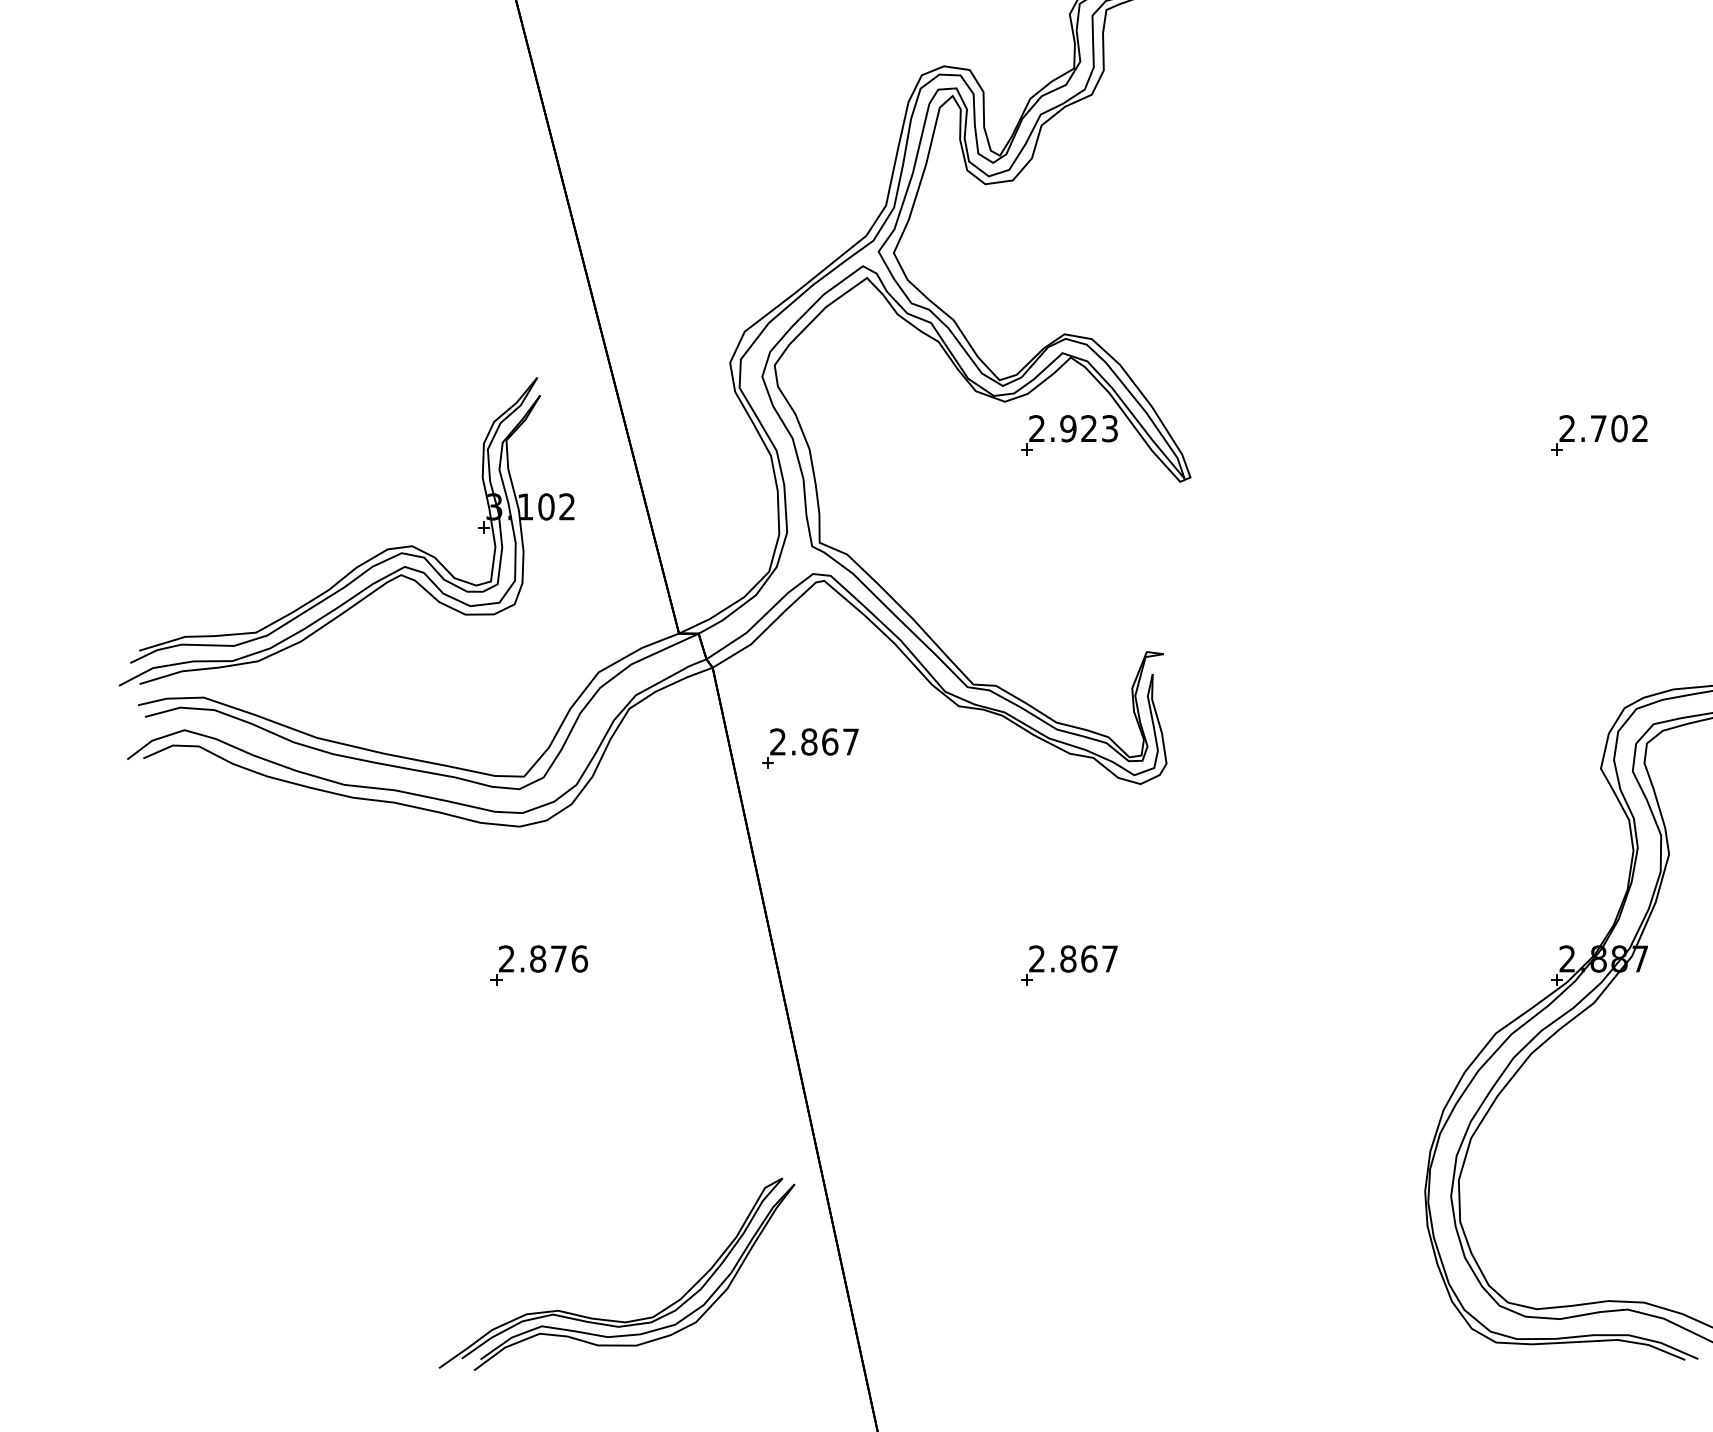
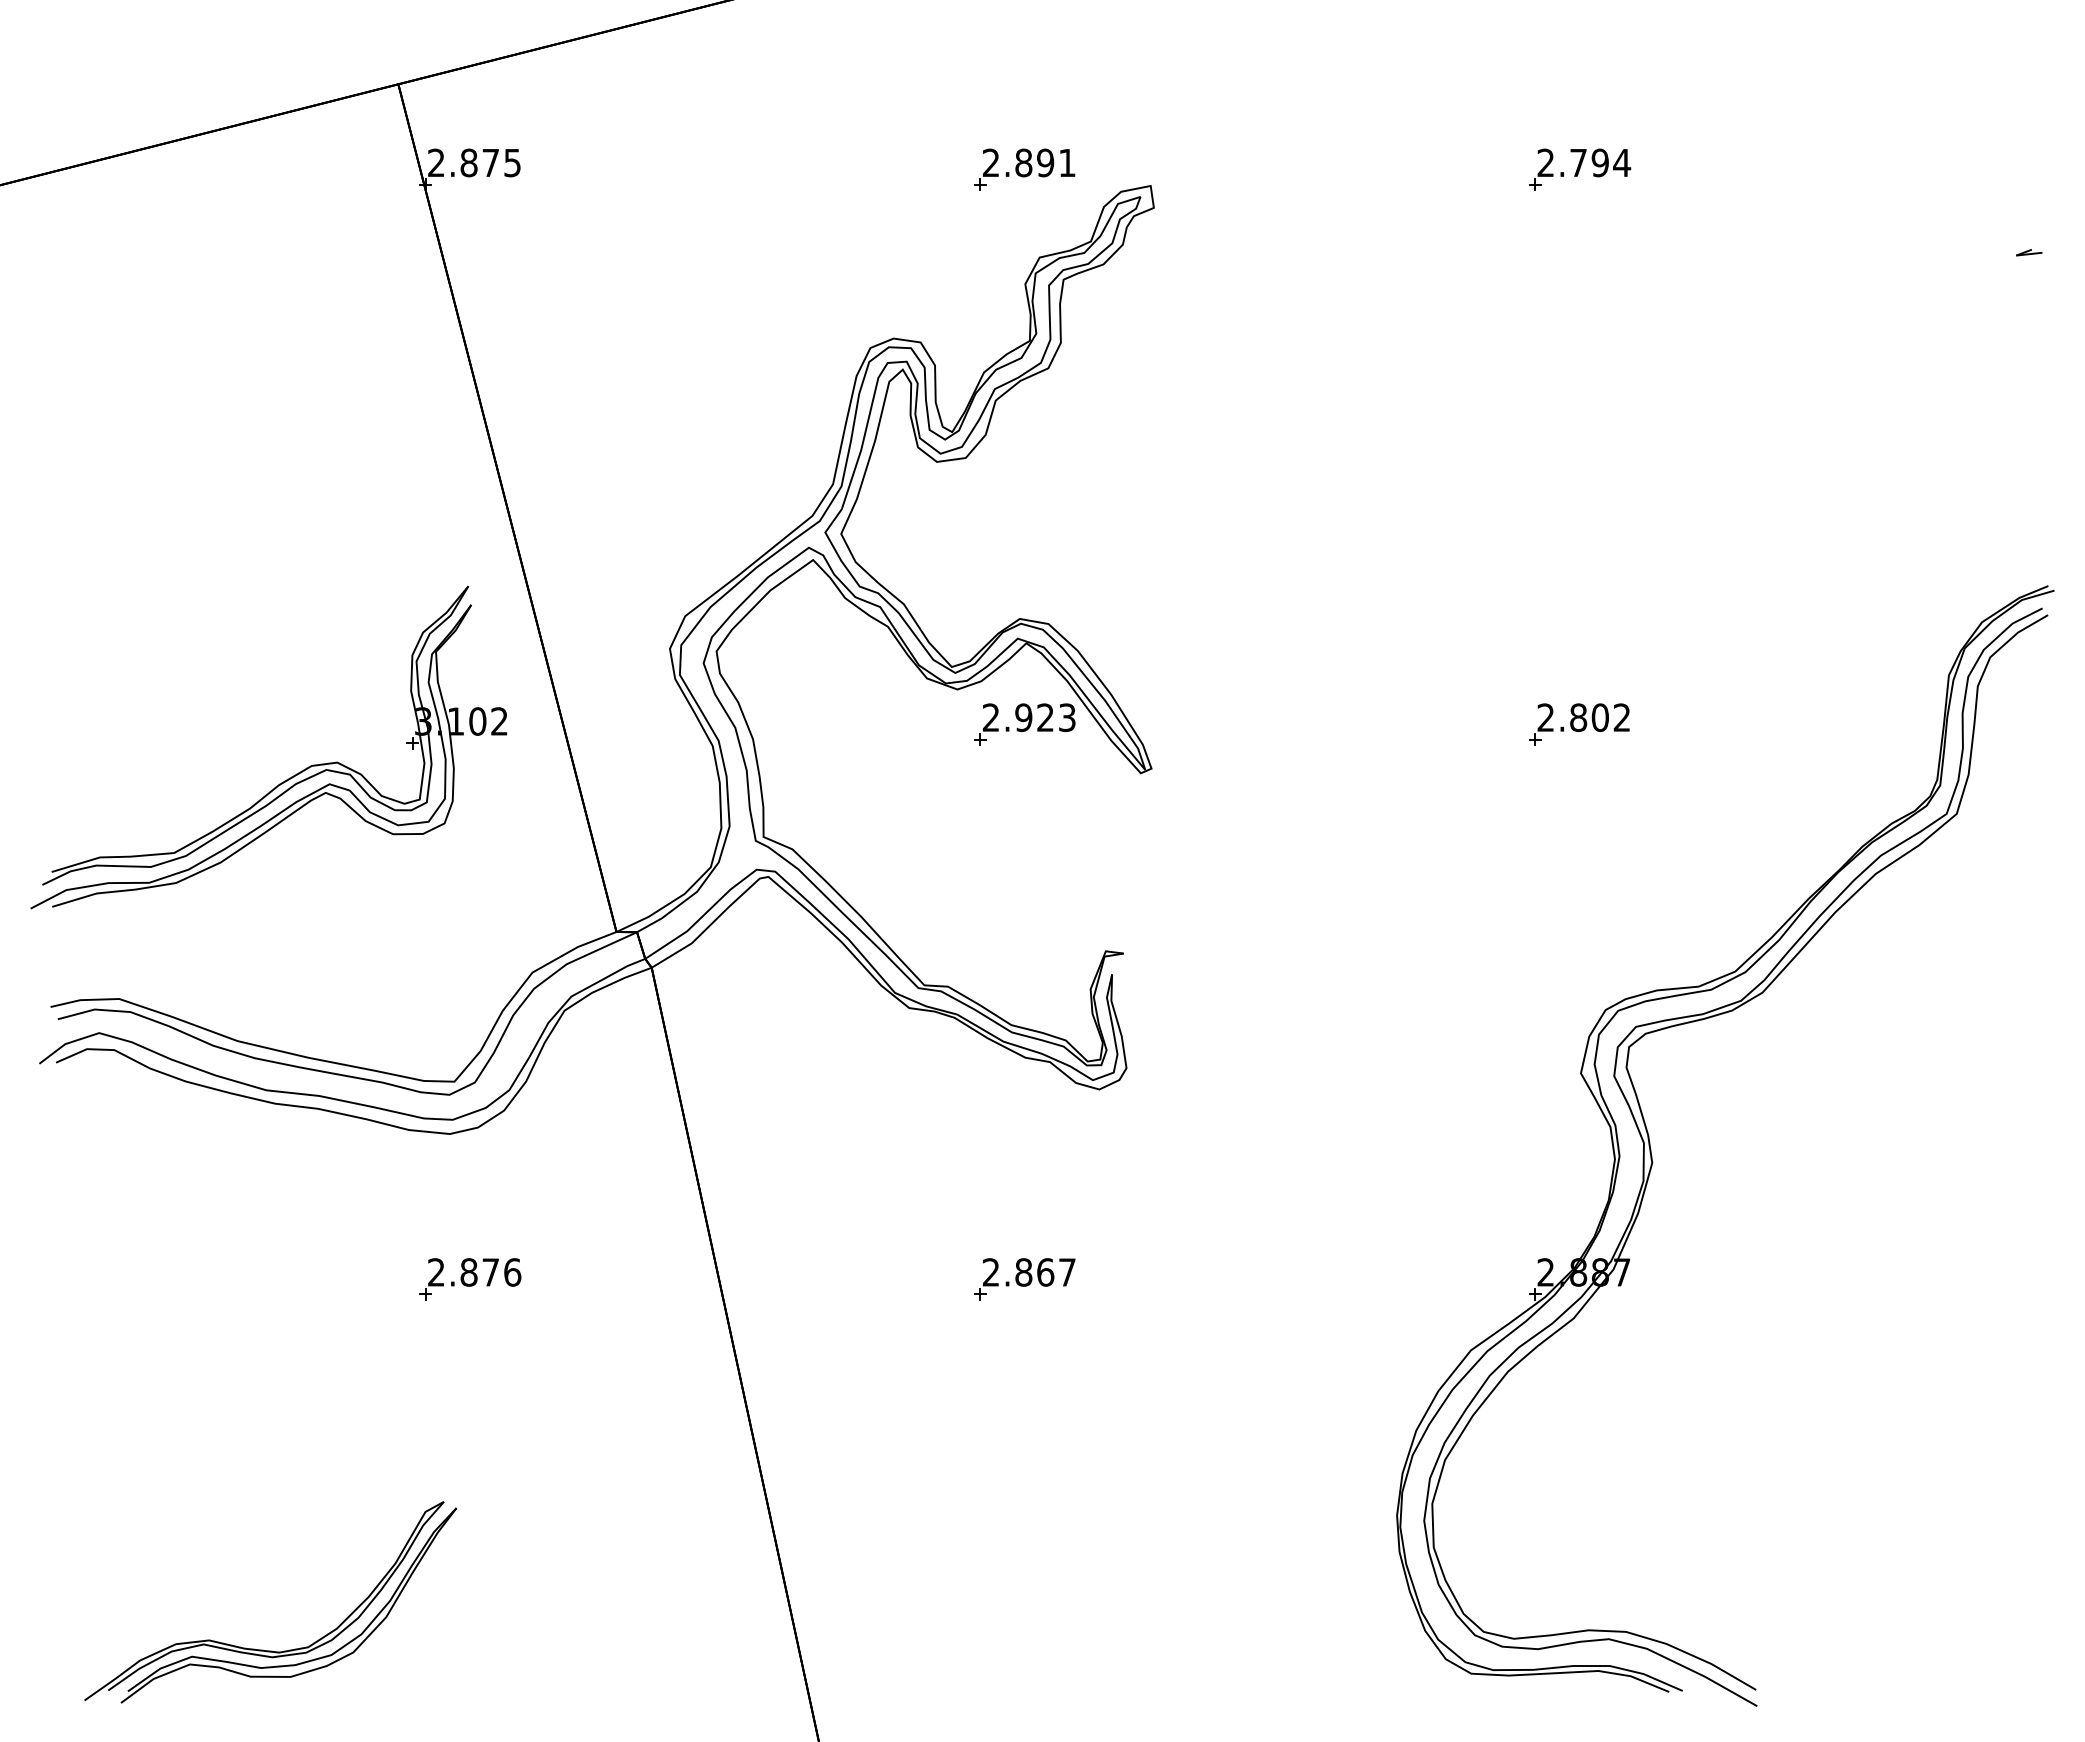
text: (1598, 428) -> (1578, 717), 2.702 -> 2.802
part: (366, 560) -> (289, 777), moved
part: (809, 748) -> (753, 1052), removed
part: (610, 1319) -> (263, 1649), moved

